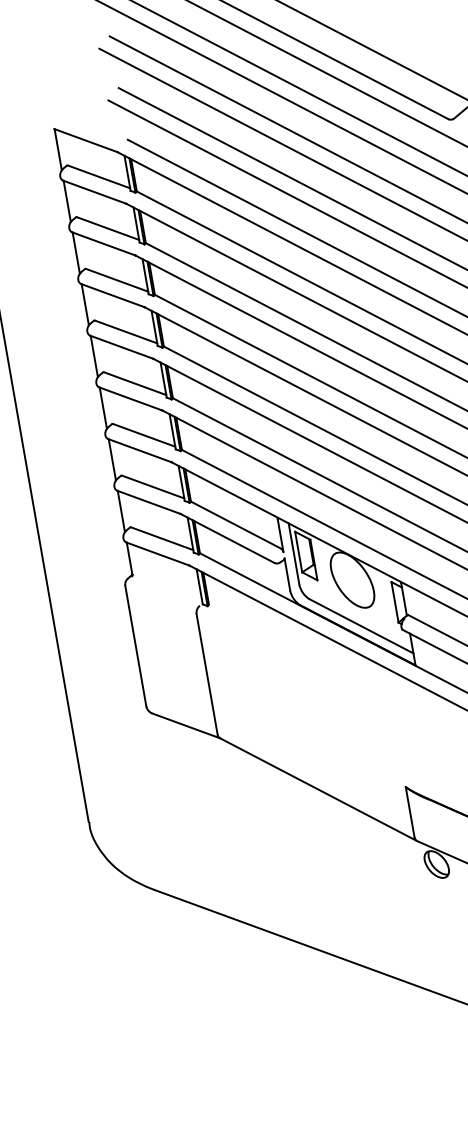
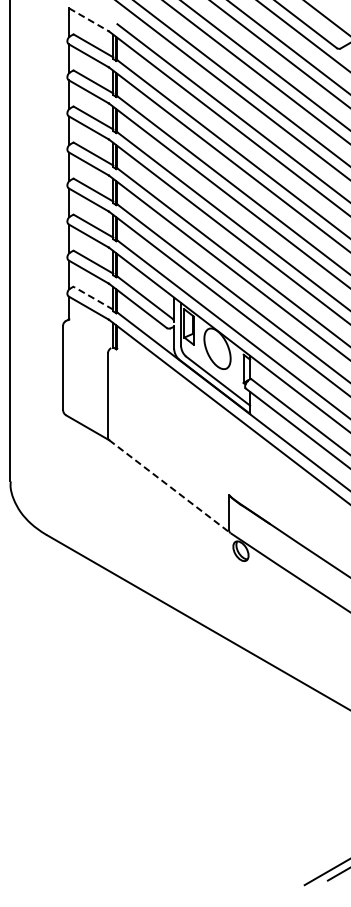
line: (85, 140) -> (88, 19), solid -> dashed
line: (162, 539) -> (93, 298), solid -> dashed
line: (319, 789) -> (170, 486), solid -> dashed

